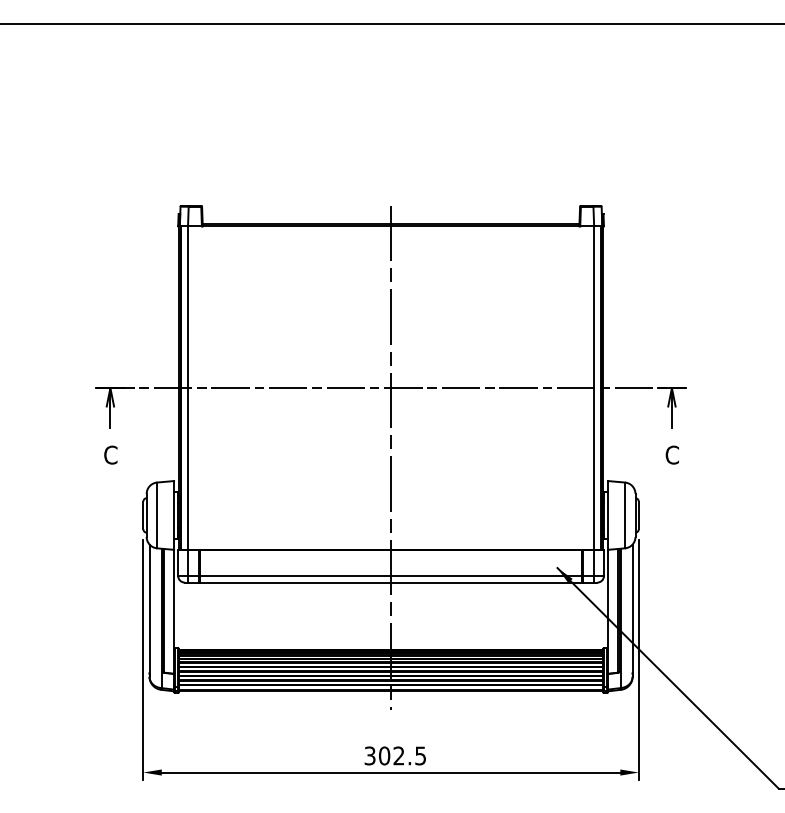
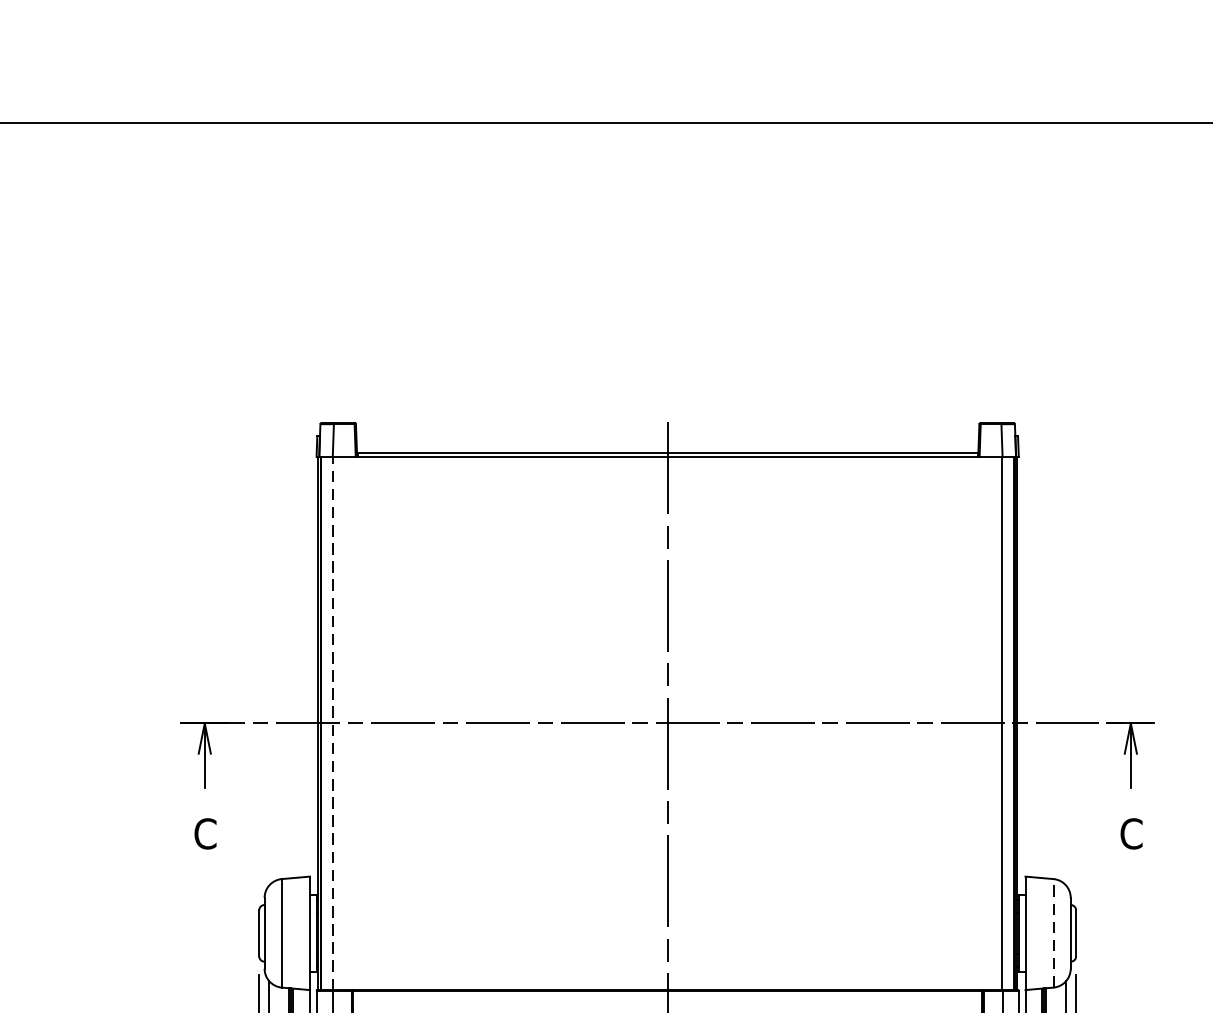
line: (188, 388) -> (333, 723), solid -> dashed
line: (625, 515) -> (1054, 933), solid -> dashed

